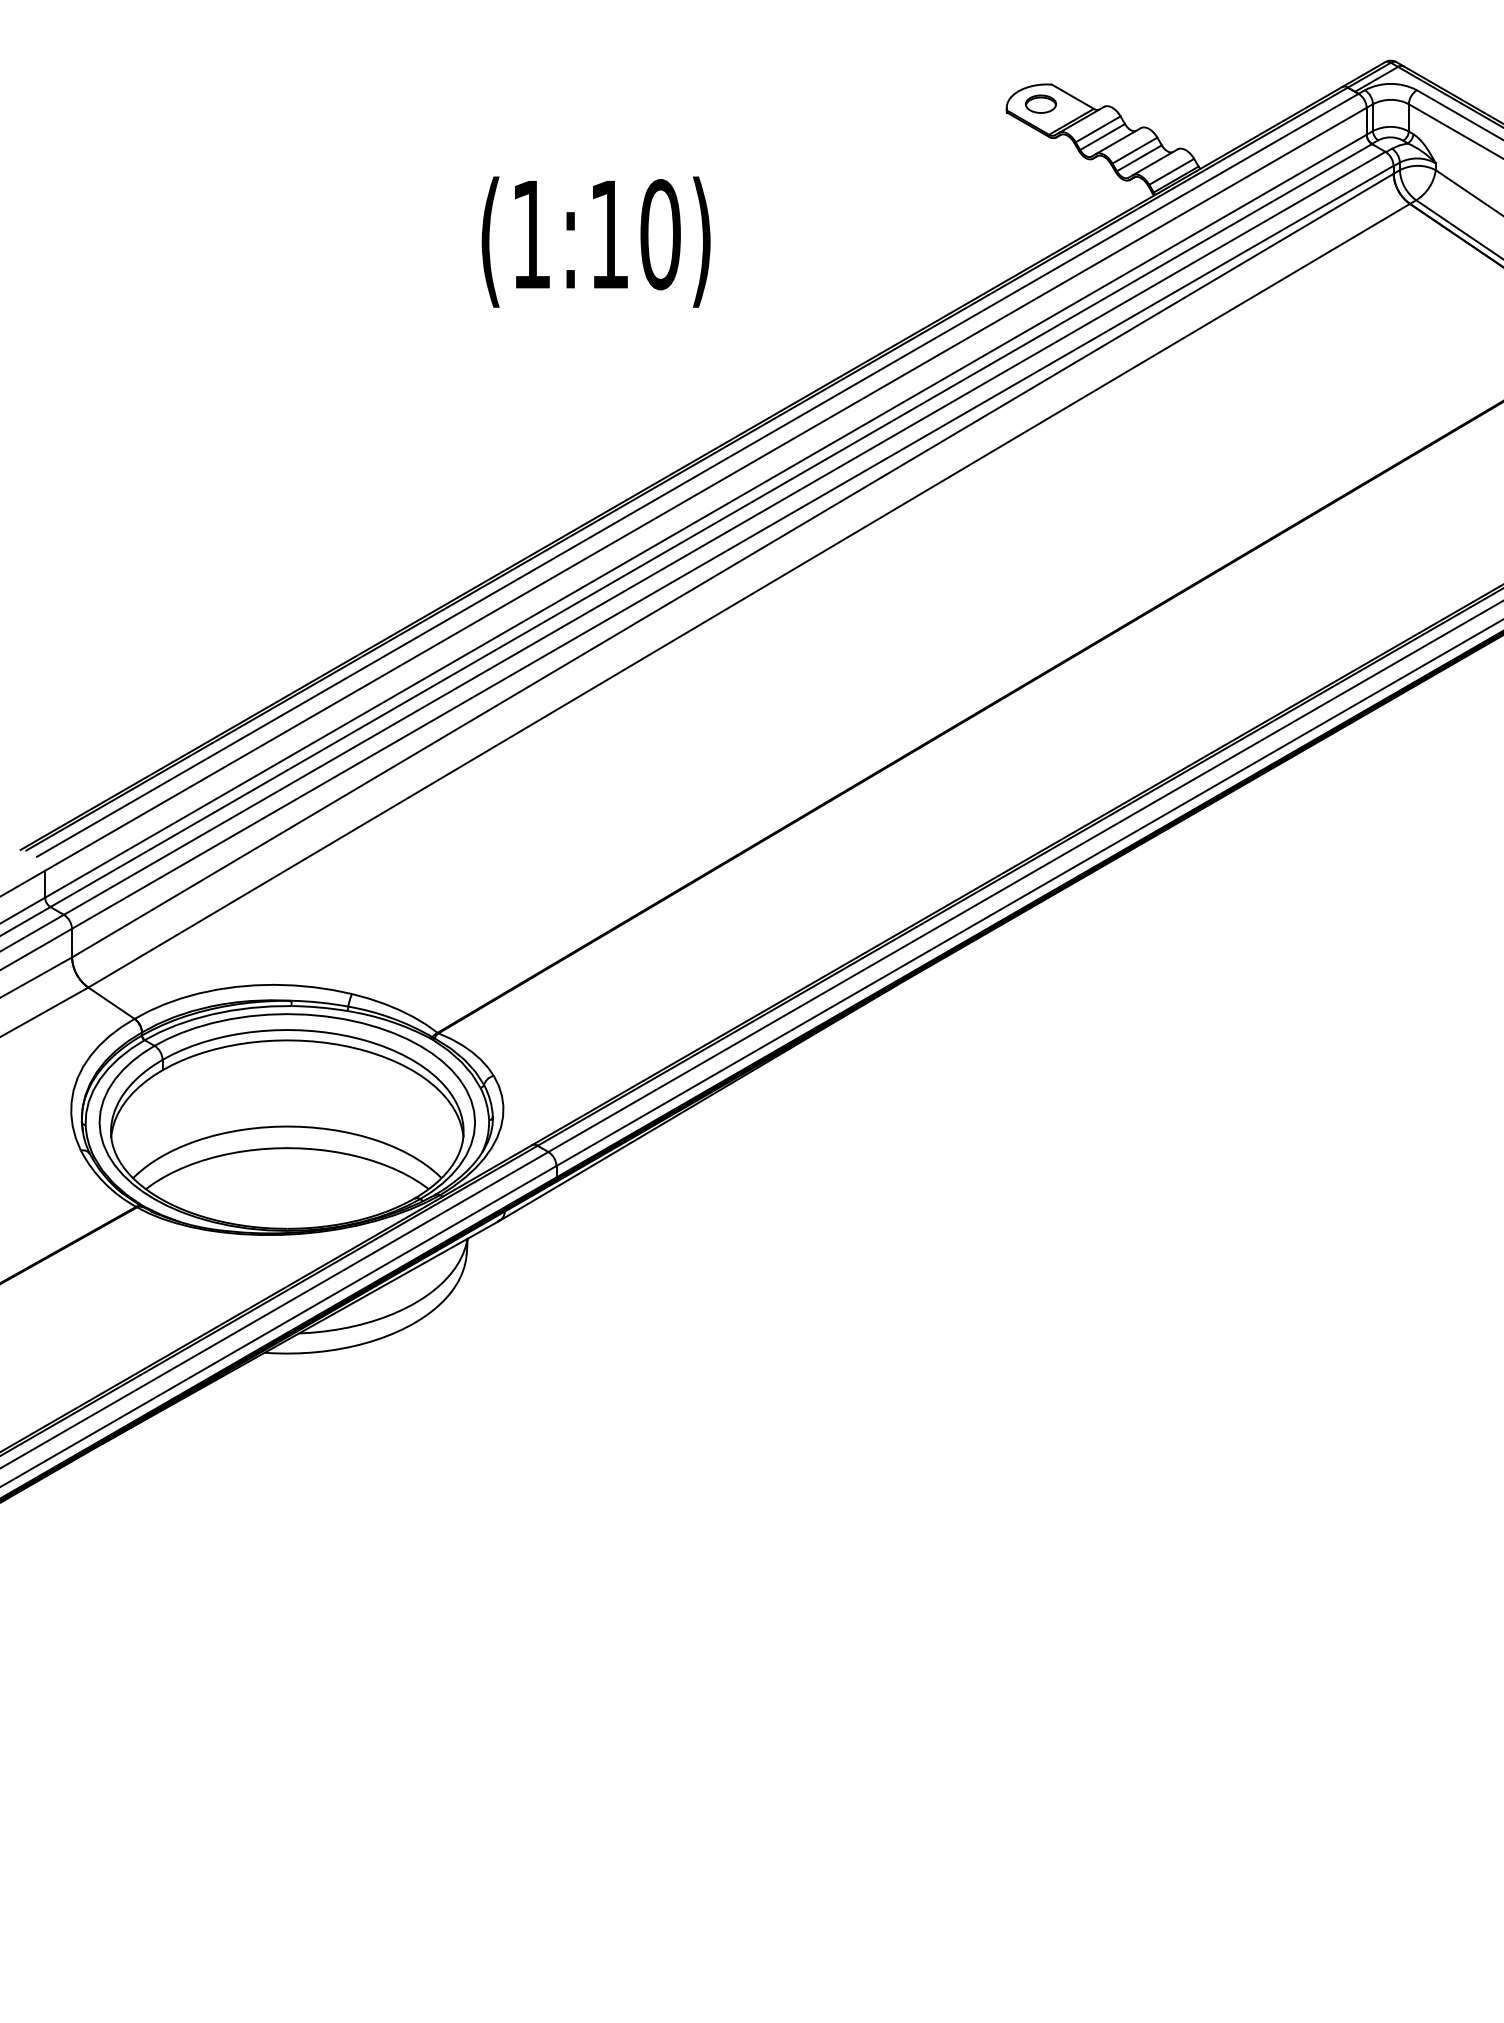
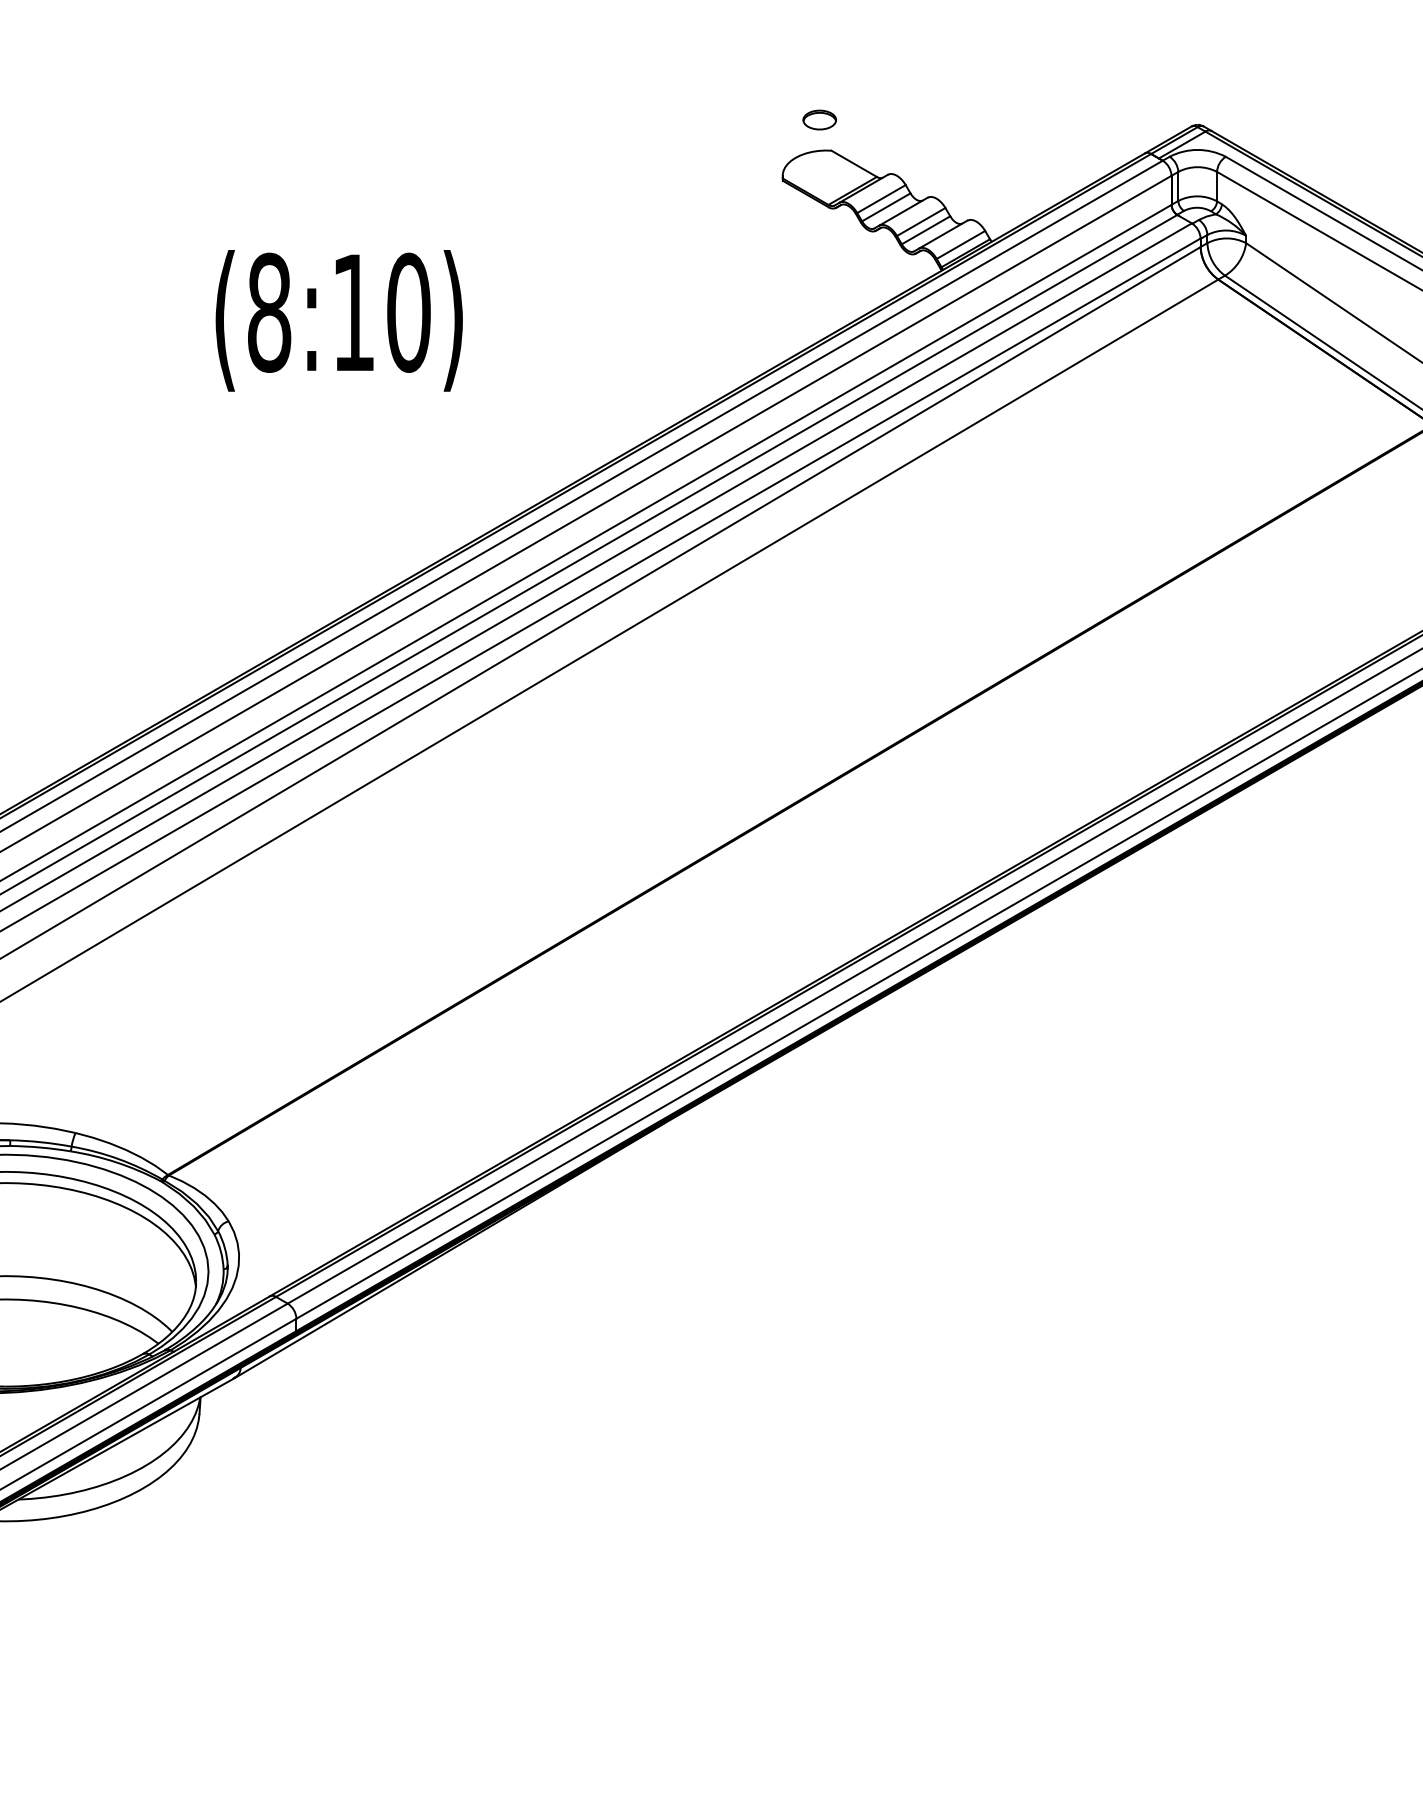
part: (1040, 103) -> (819, 119), moved
text: (531, 234) -> (269, 312), (1:10) -> (8:10)

